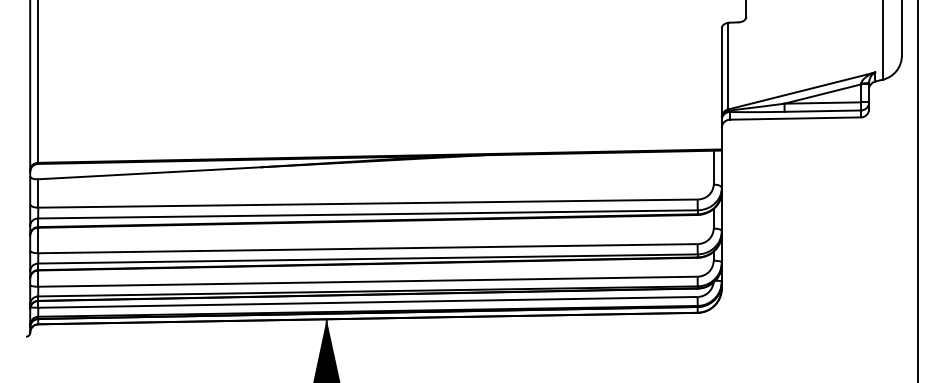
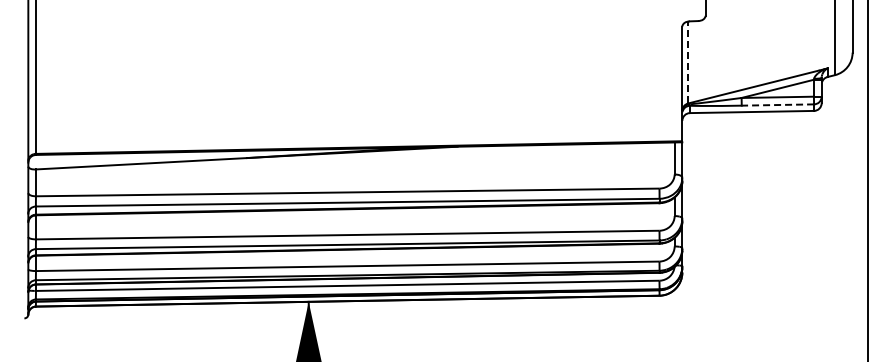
line: (728, 65) -> (688, 61), solid -> dashed
line: (822, 111) -> (777, 105), solid -> dashed

